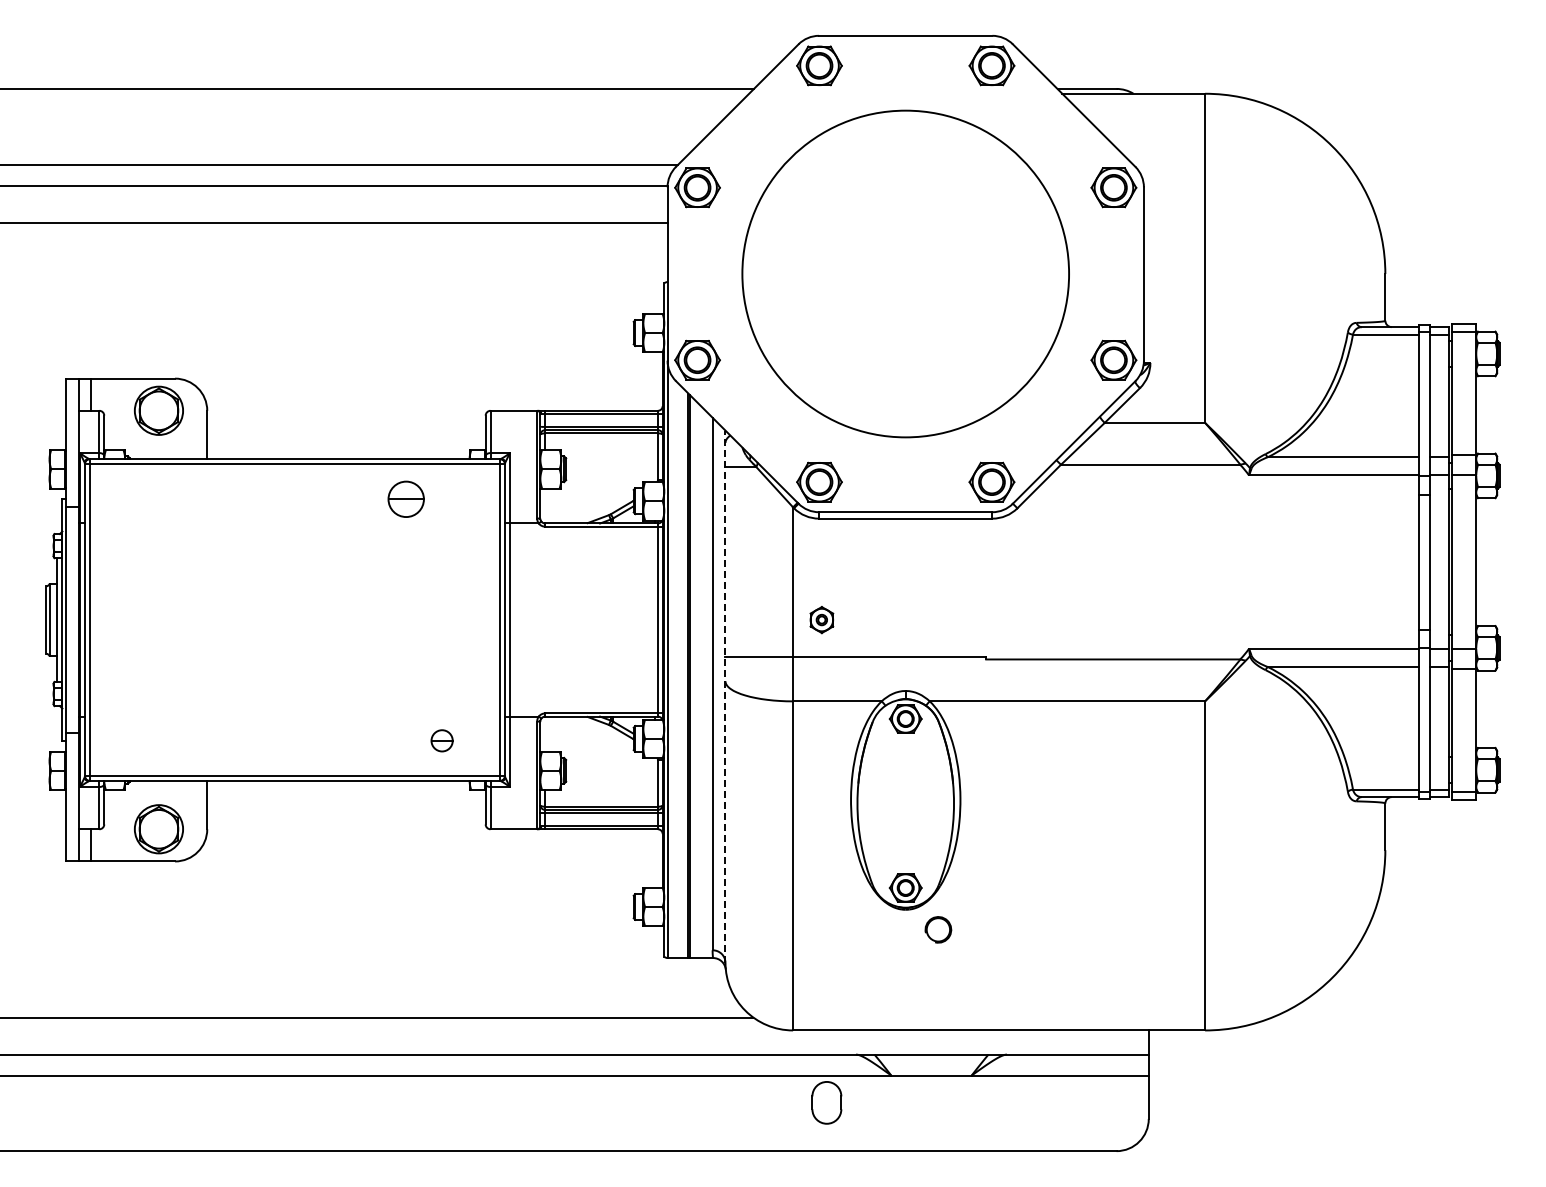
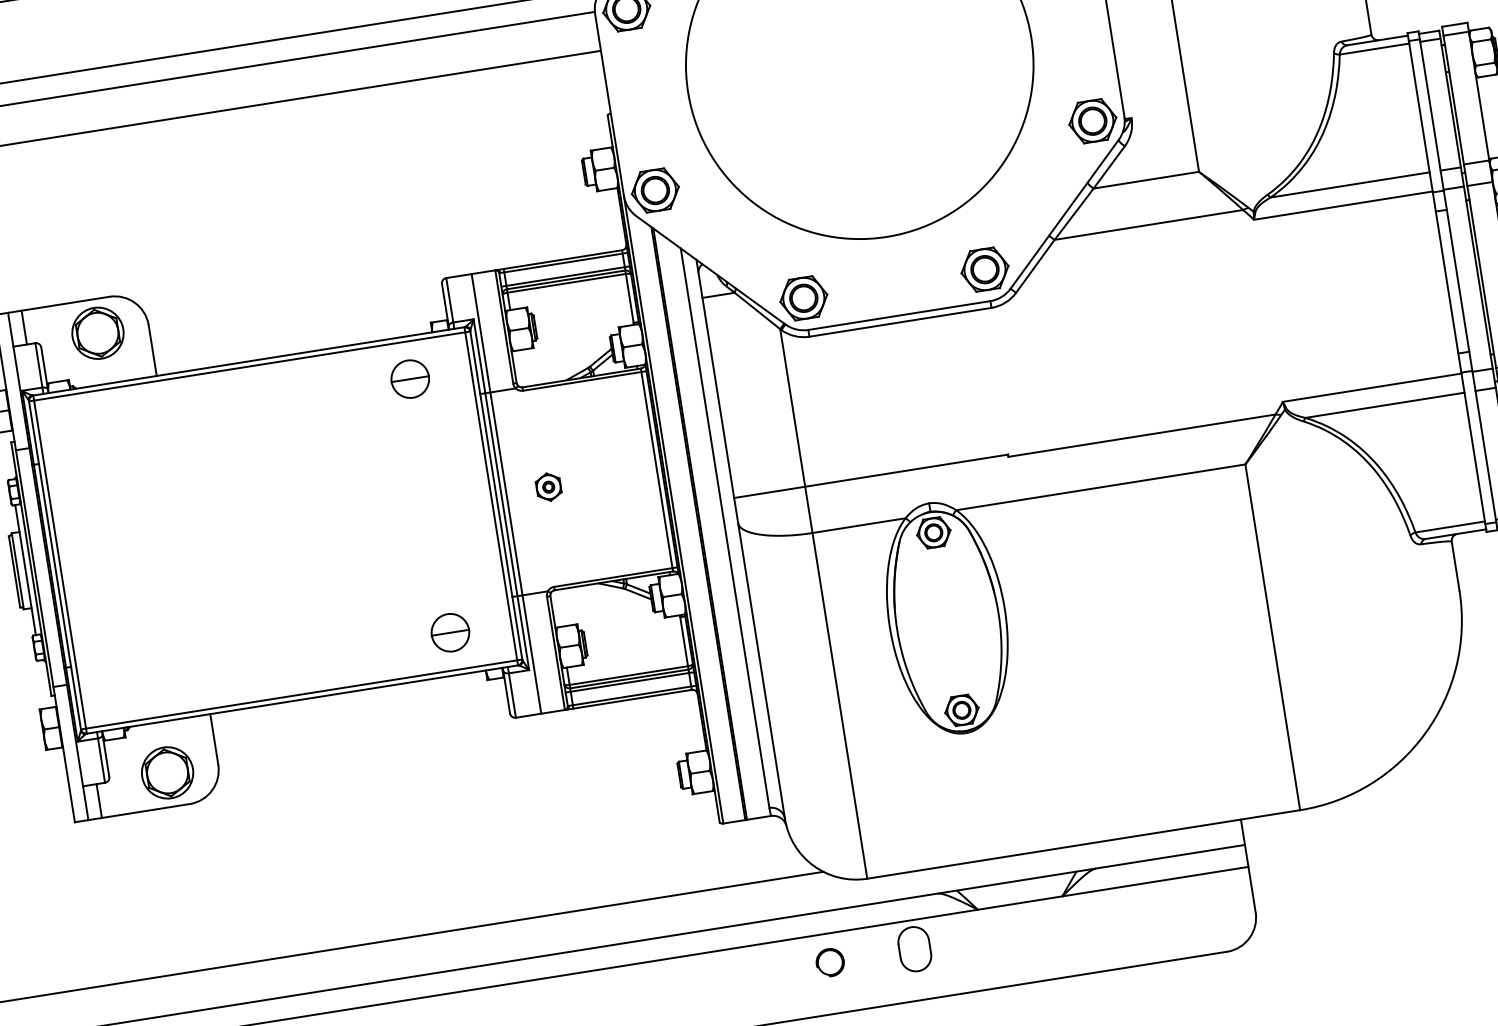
part: (405, 498) -> (409, 378), moved
line: (514, 619) -> (506, 493), added
part: (821, 620) -> (548, 487), moved
line: (725, 696) -> (740, 539), dashed -> solid
part: (441, 740) -> (449, 632), size x1.67
part: (938, 929) -> (830, 962), moved

